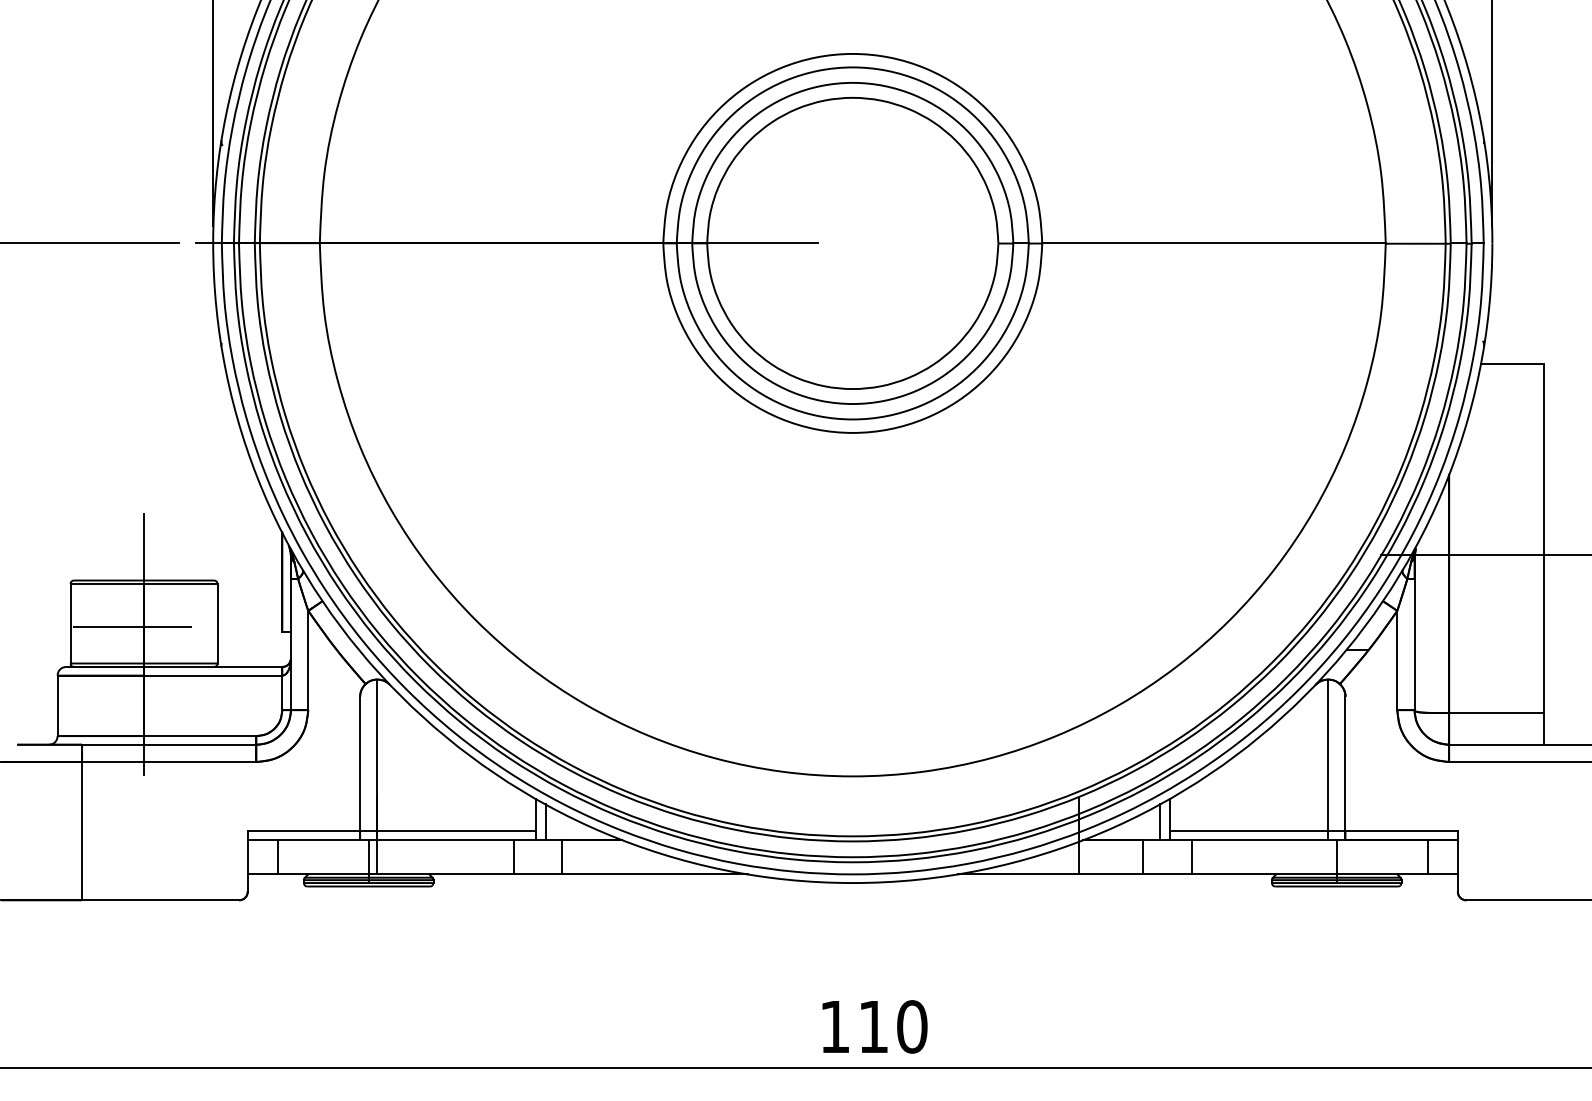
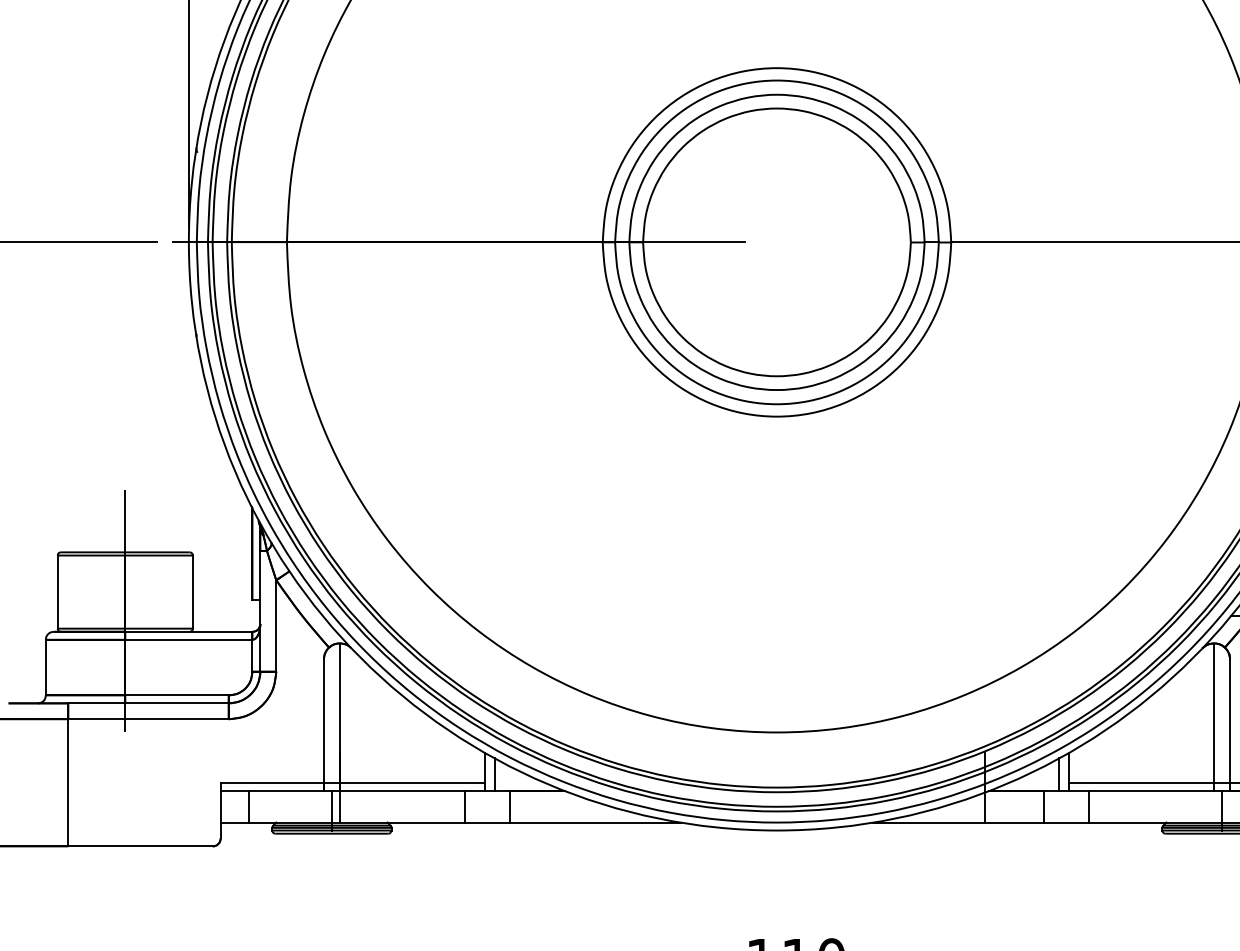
line: (132, 627) -> (114, 595), removed

